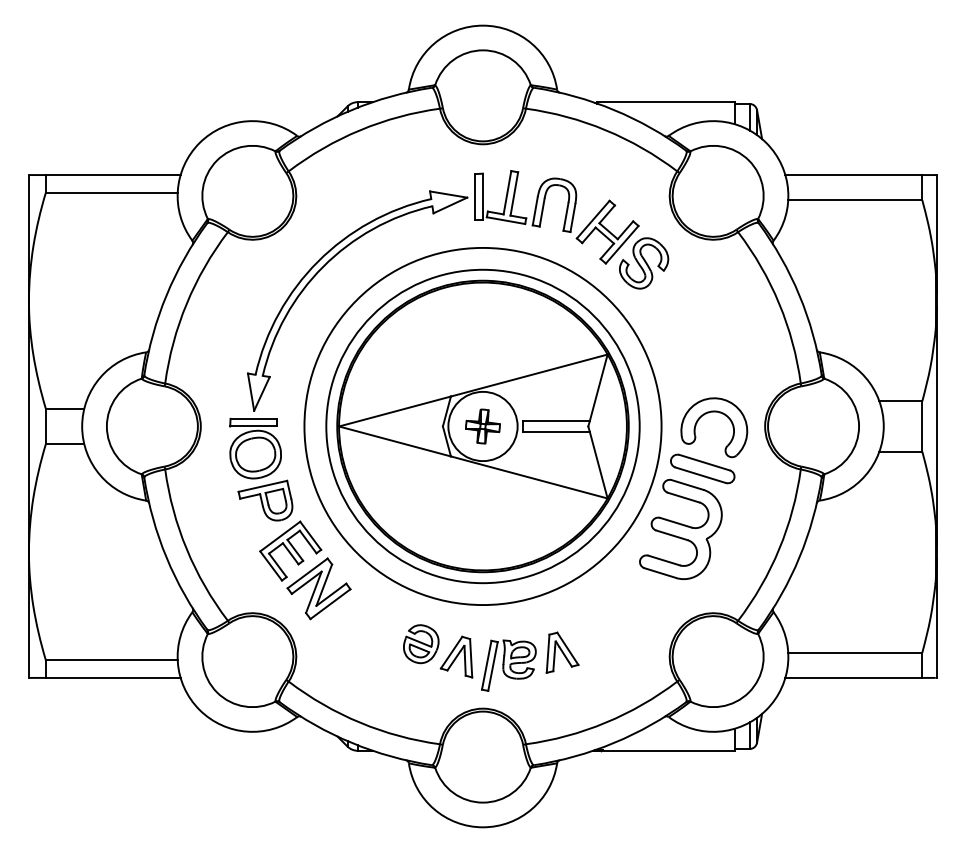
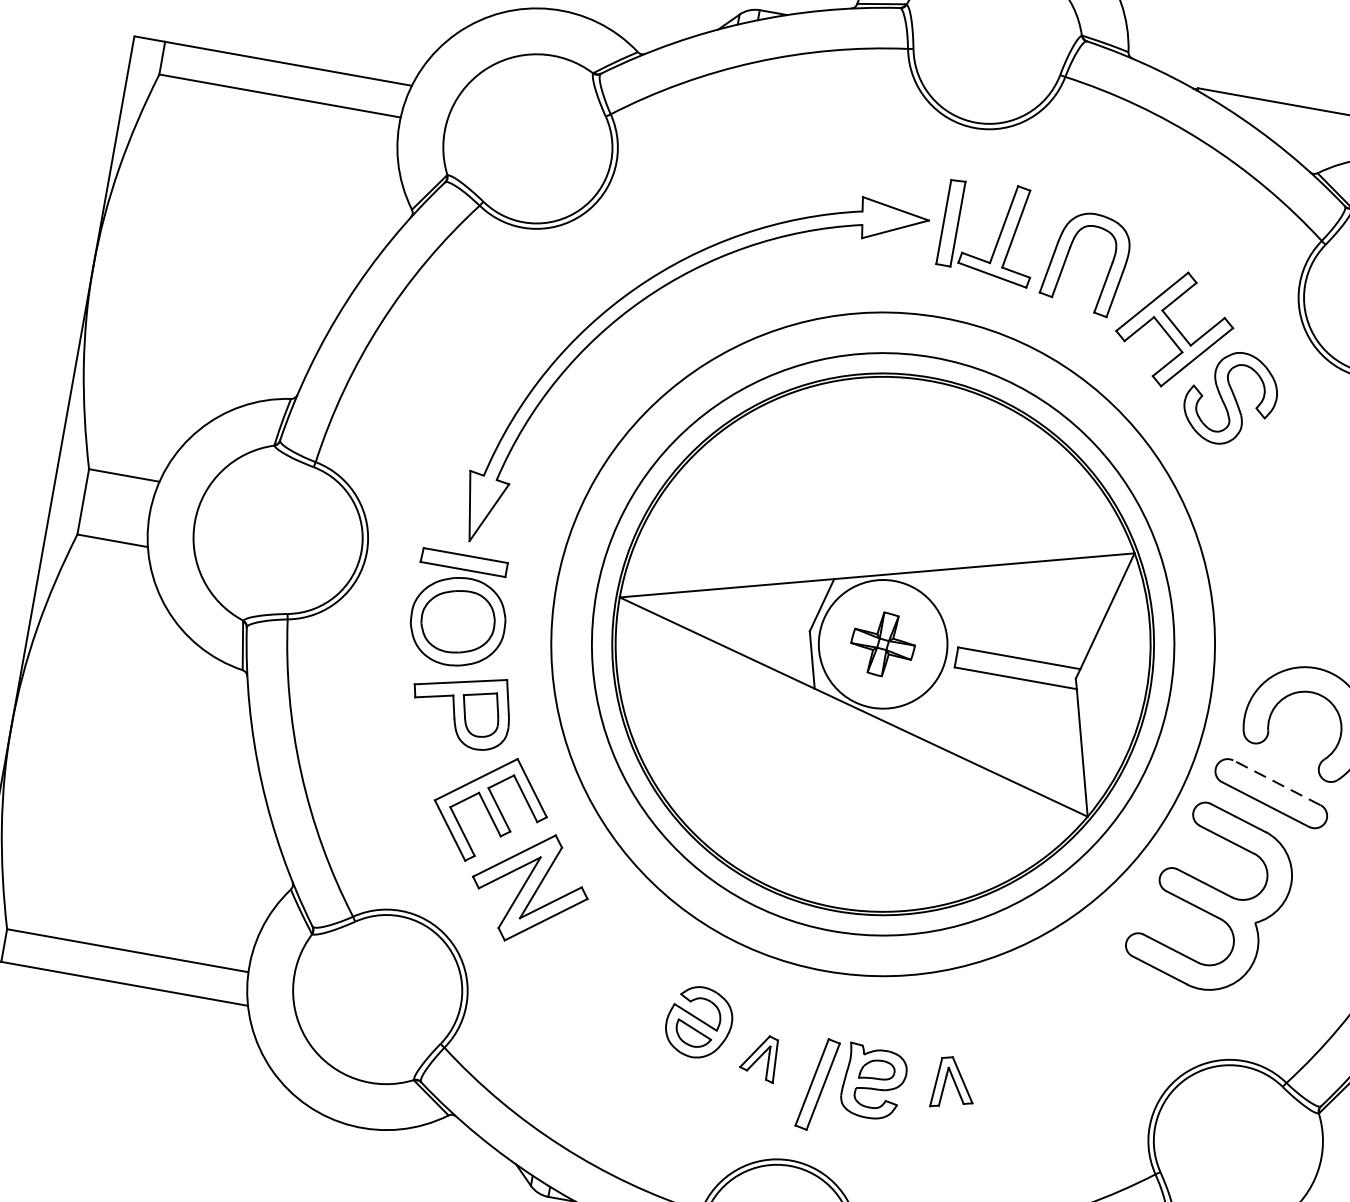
line: (704, 462) -> (1276, 782), solid -> dashed
part: (562, 652) -> (954, 1083), size x0.7
part: (456, 656) -> (759, 1056), size x0.6

